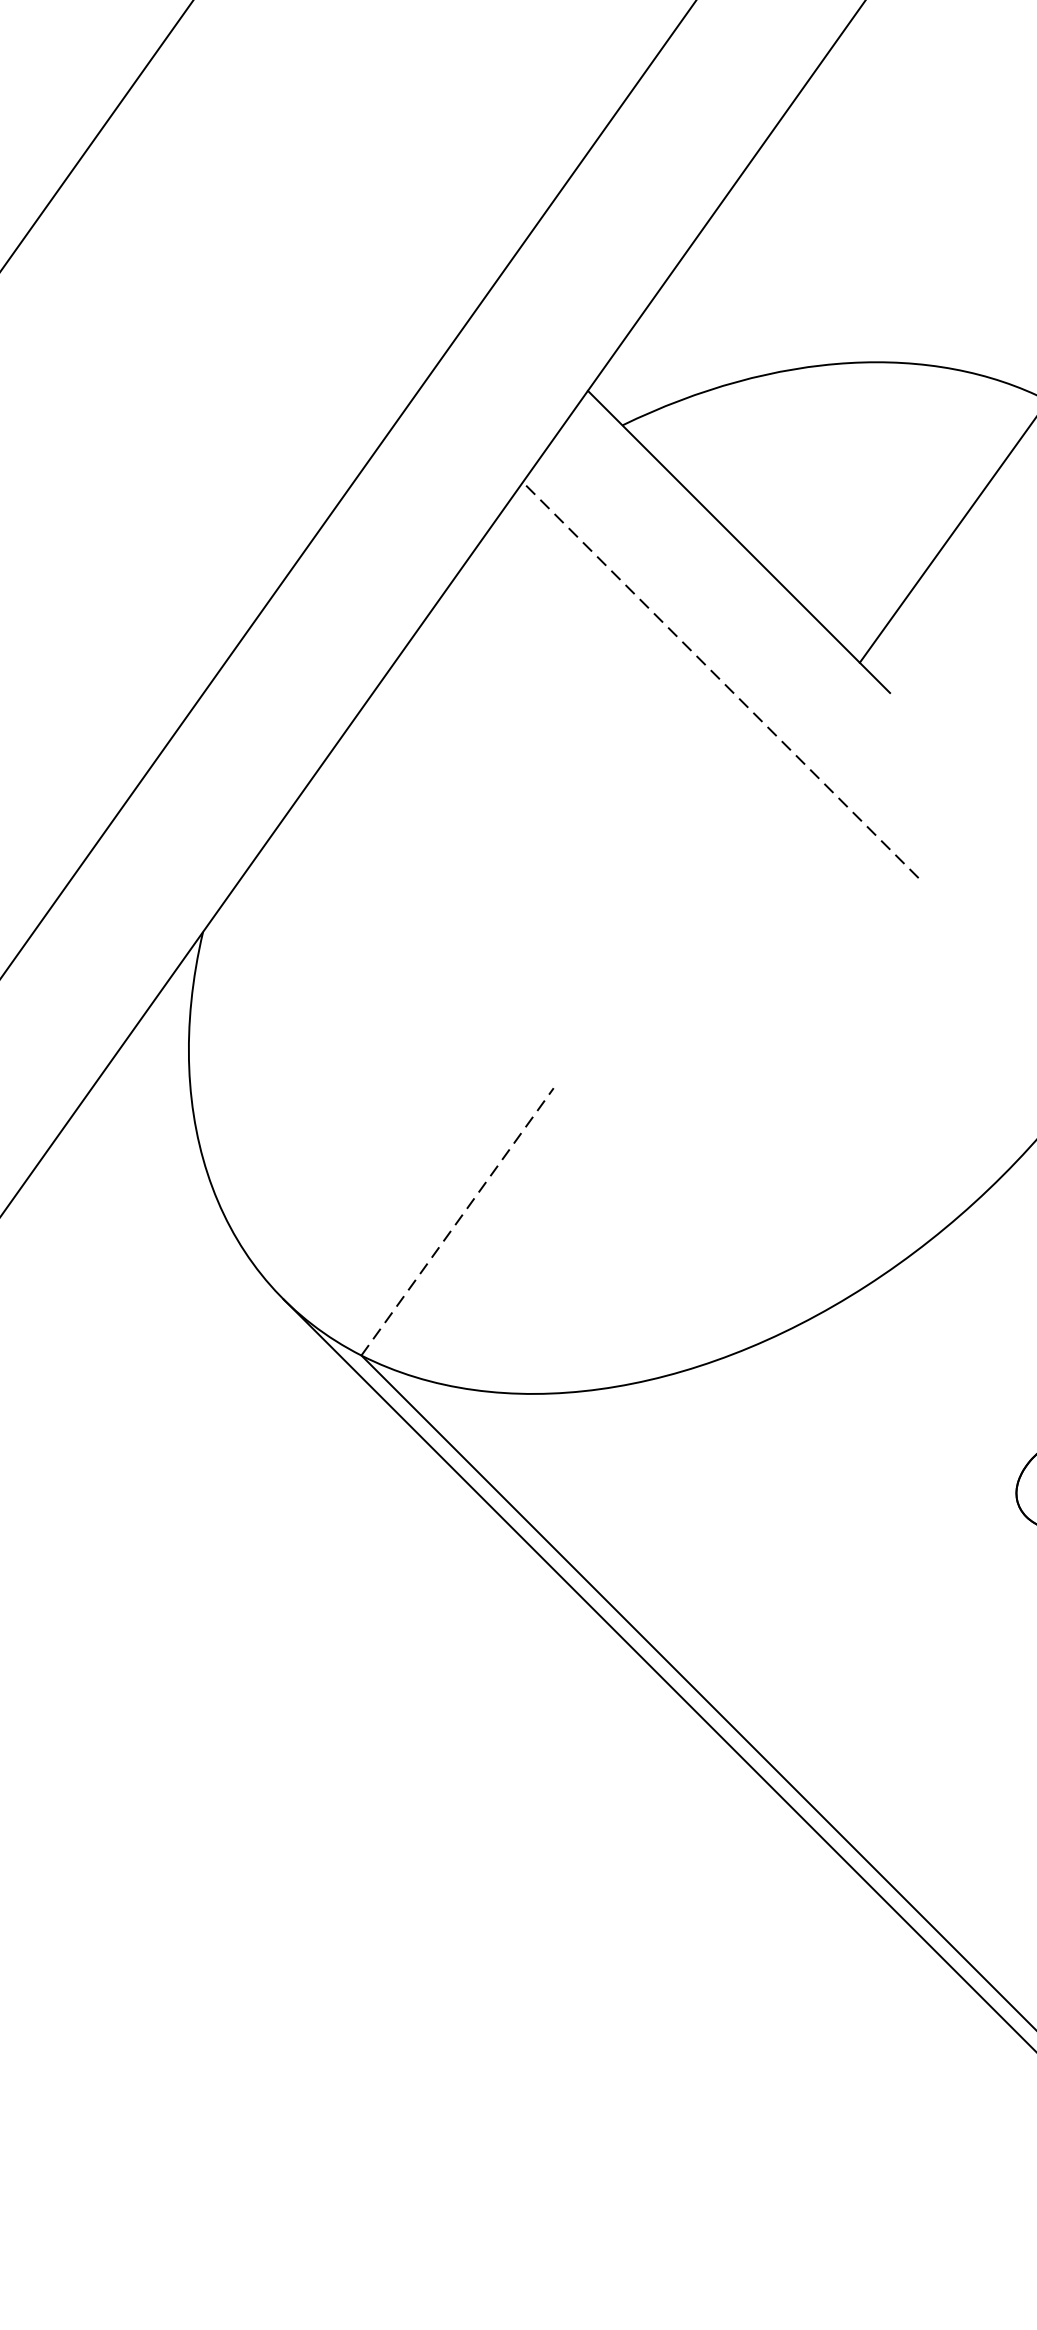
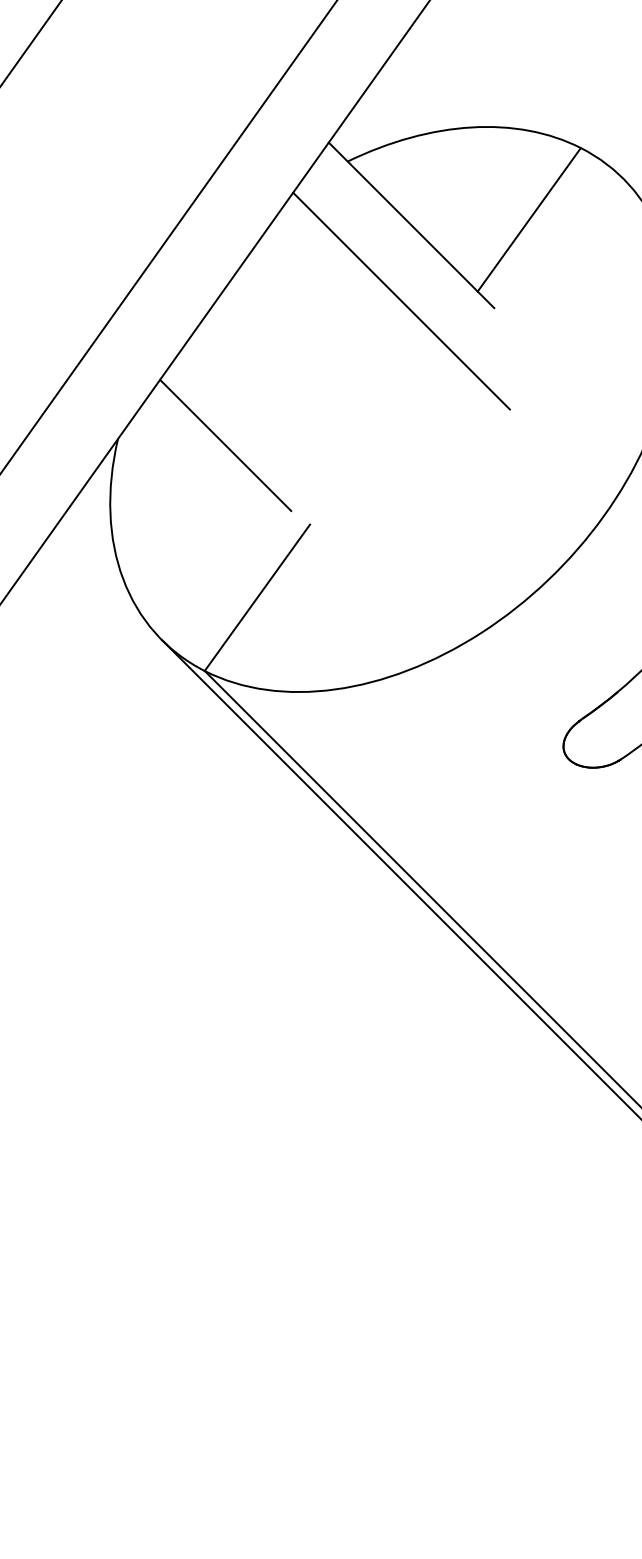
line: (720, 679) -> (401, 300), dashed -> solid
line: (399, 943) -> (225, 445), added
line: (457, 1221) -> (257, 597), dashed -> solid

